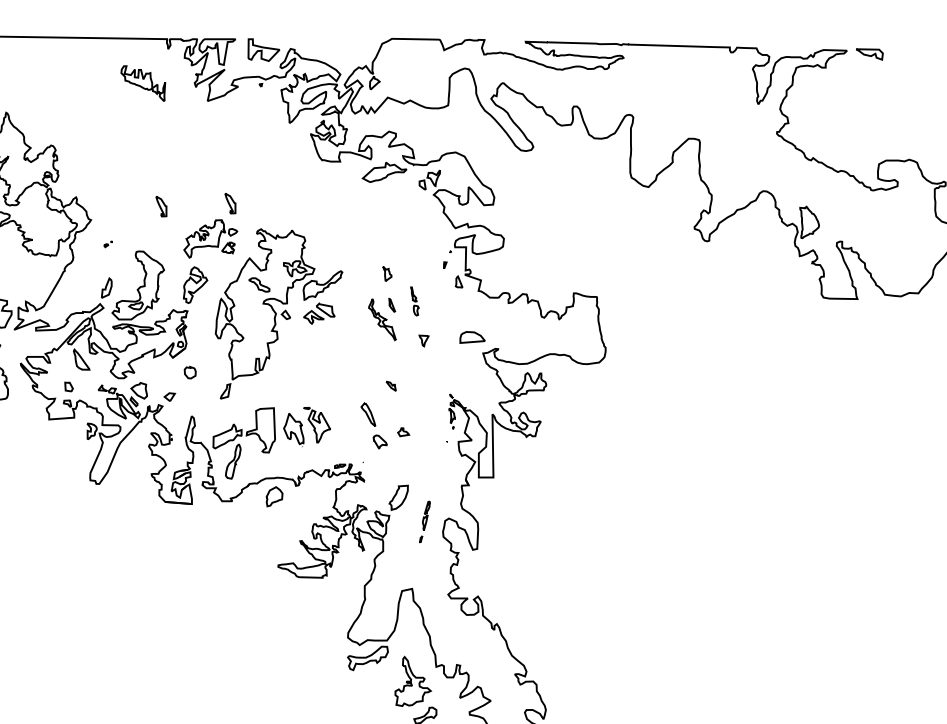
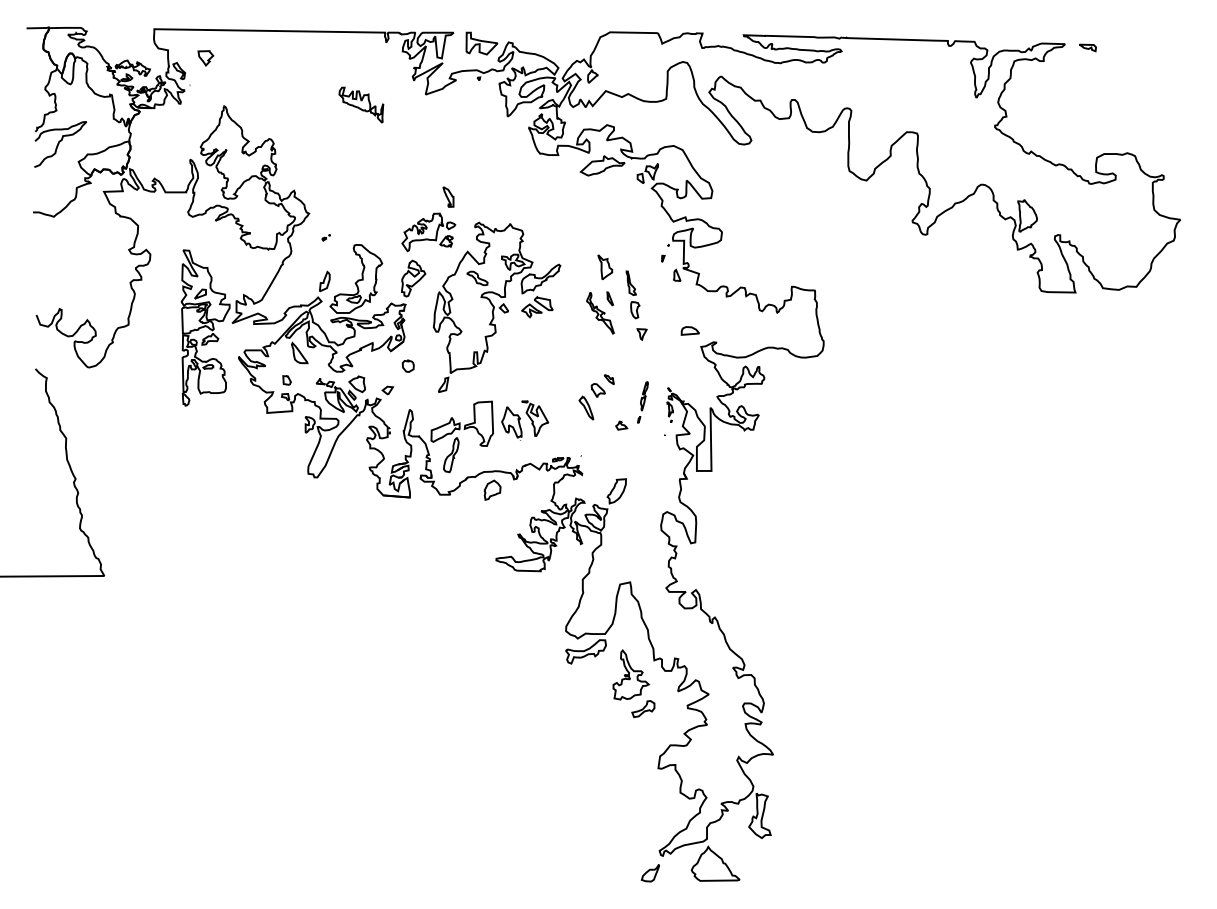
part: (869, 54) -> (1087, 47), size x0.62
part: (143, 83) -> (361, 104), moved
part: (161, 206) -> (379, 199), removed
part: (387, 274) -> (605, 267), size x1.67
part: (414, 301) -> (632, 294), size x1.67
part: (471, 337) -> (689, 330), size x0.71
part: (379, 442) -> (597, 390), moved
part: (424, 522) -> (642, 402), moved

